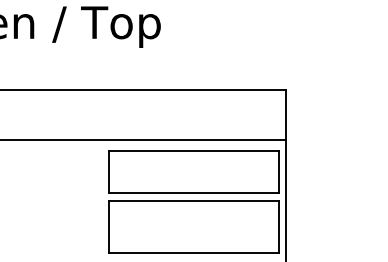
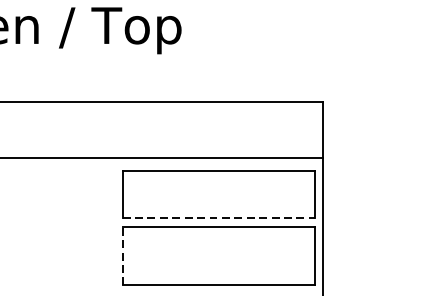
line: (194, 192) -> (219, 217), solid -> dashed
line: (108, 226) -> (122, 255), solid -> dashed

